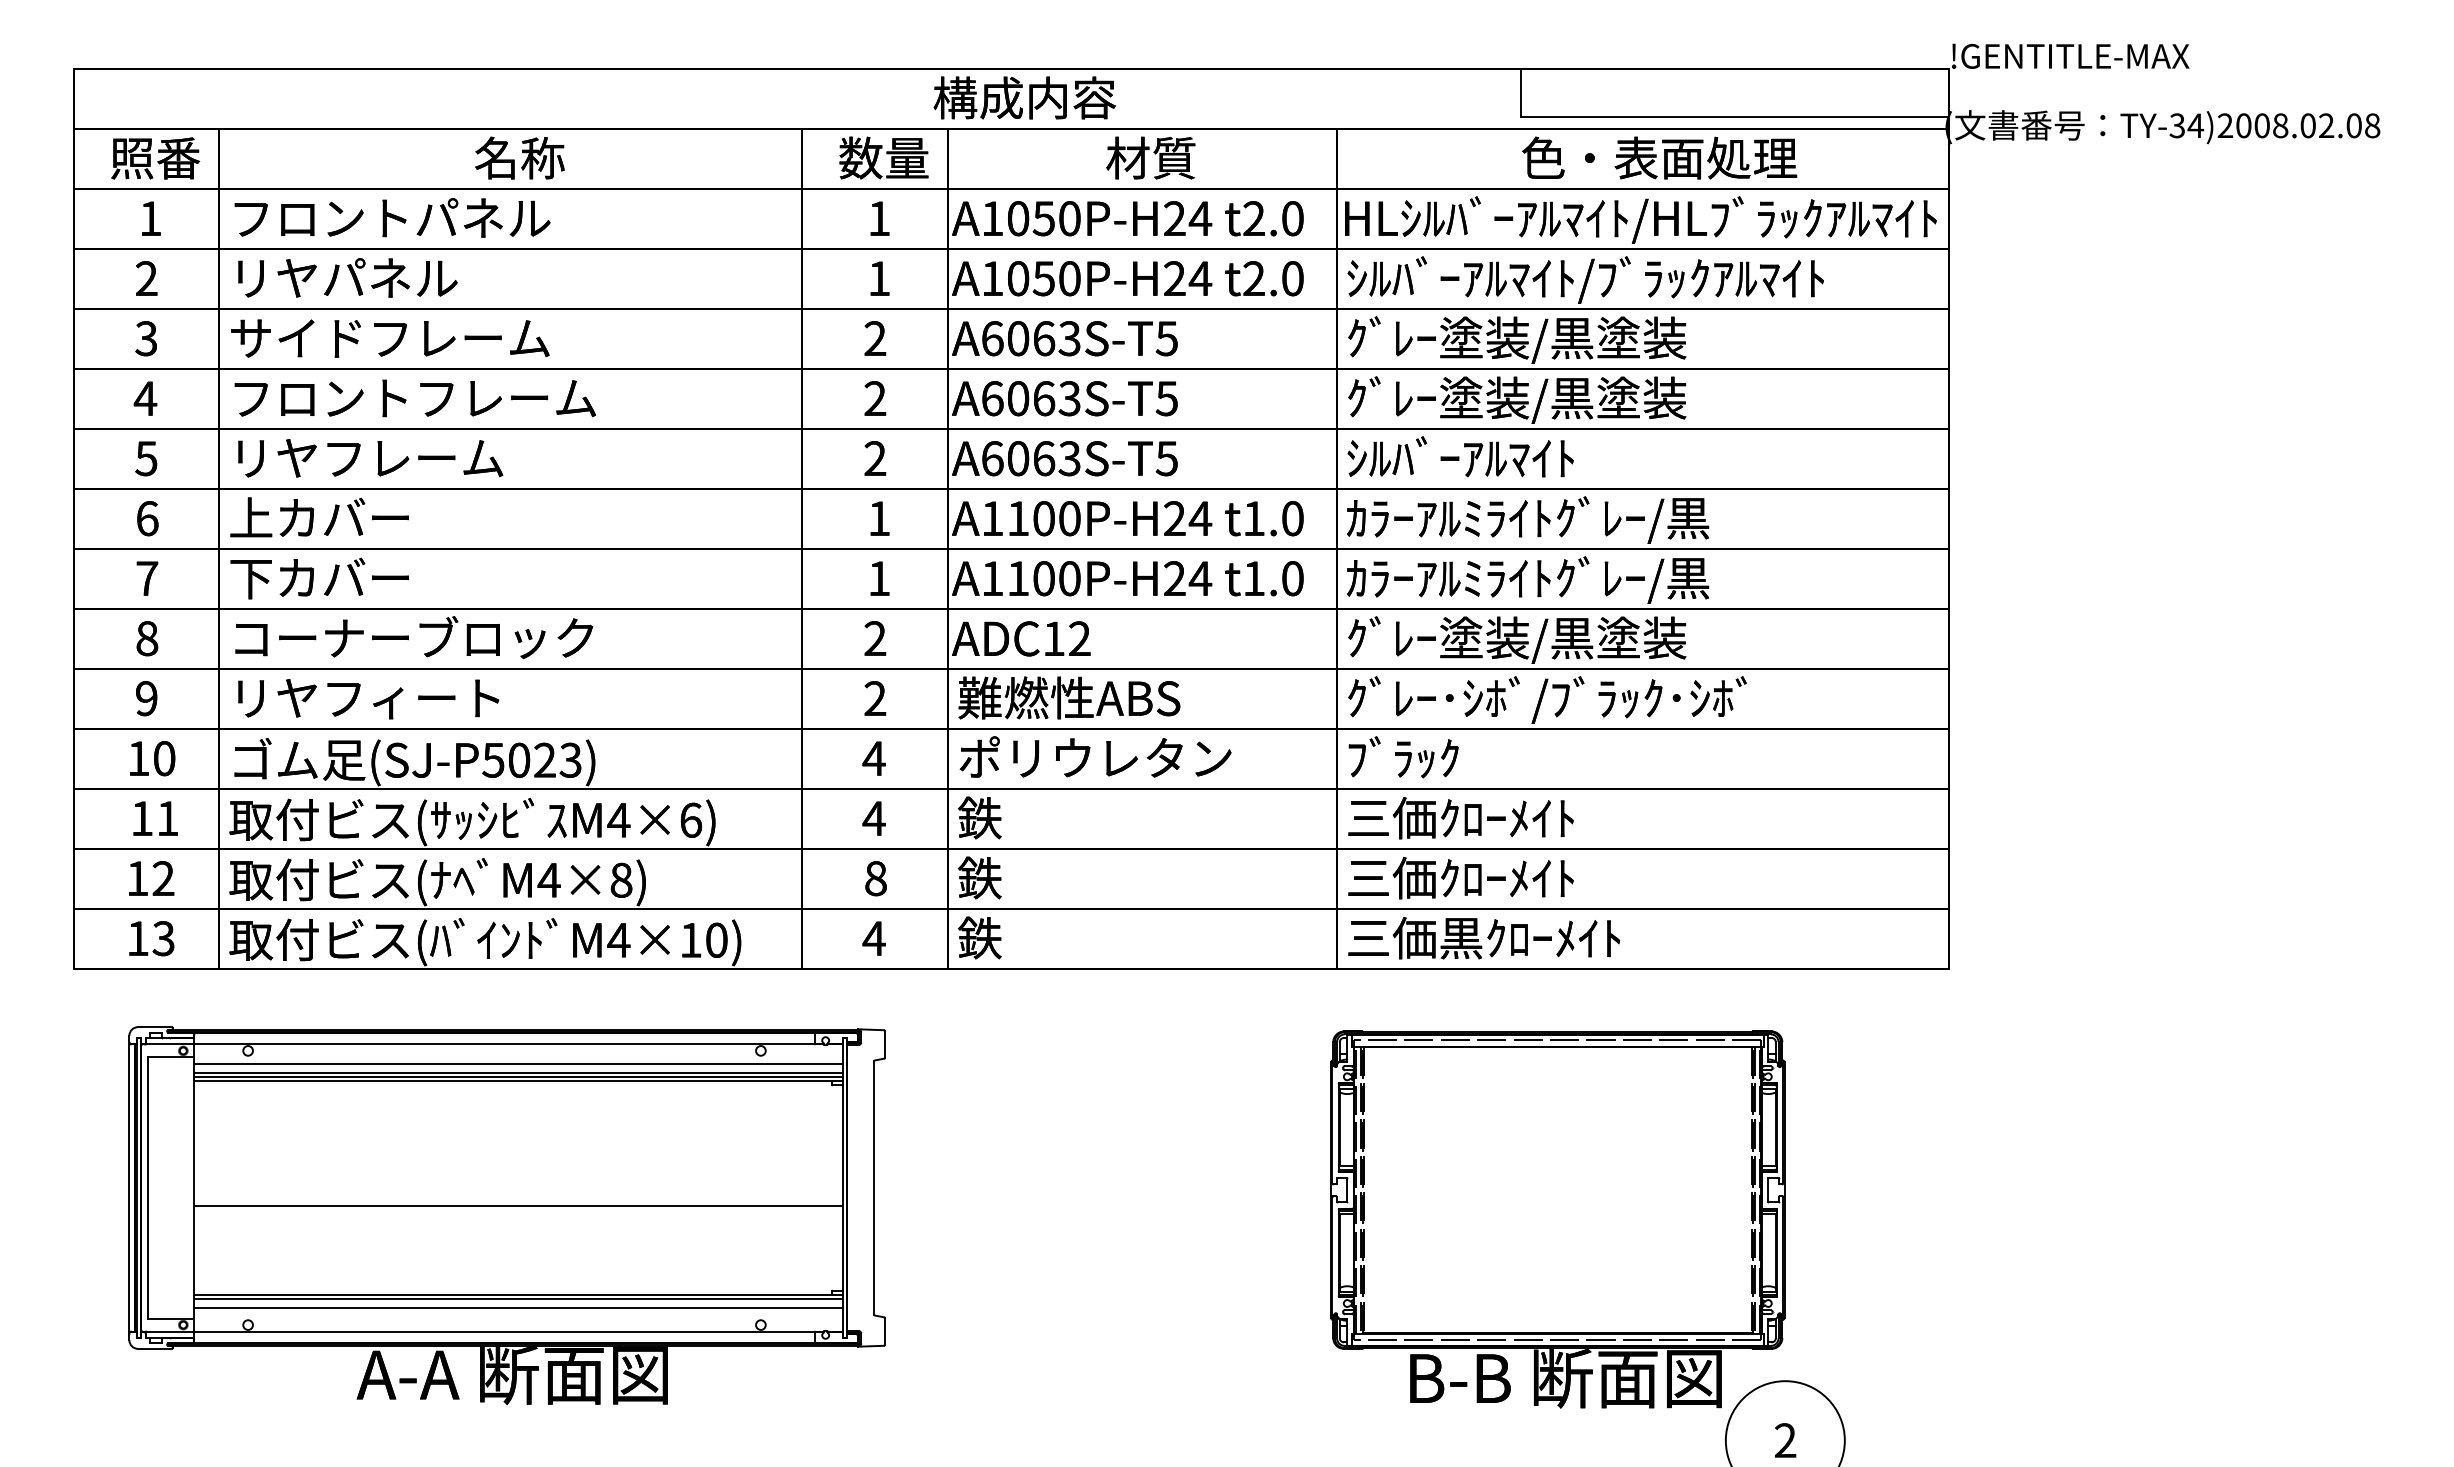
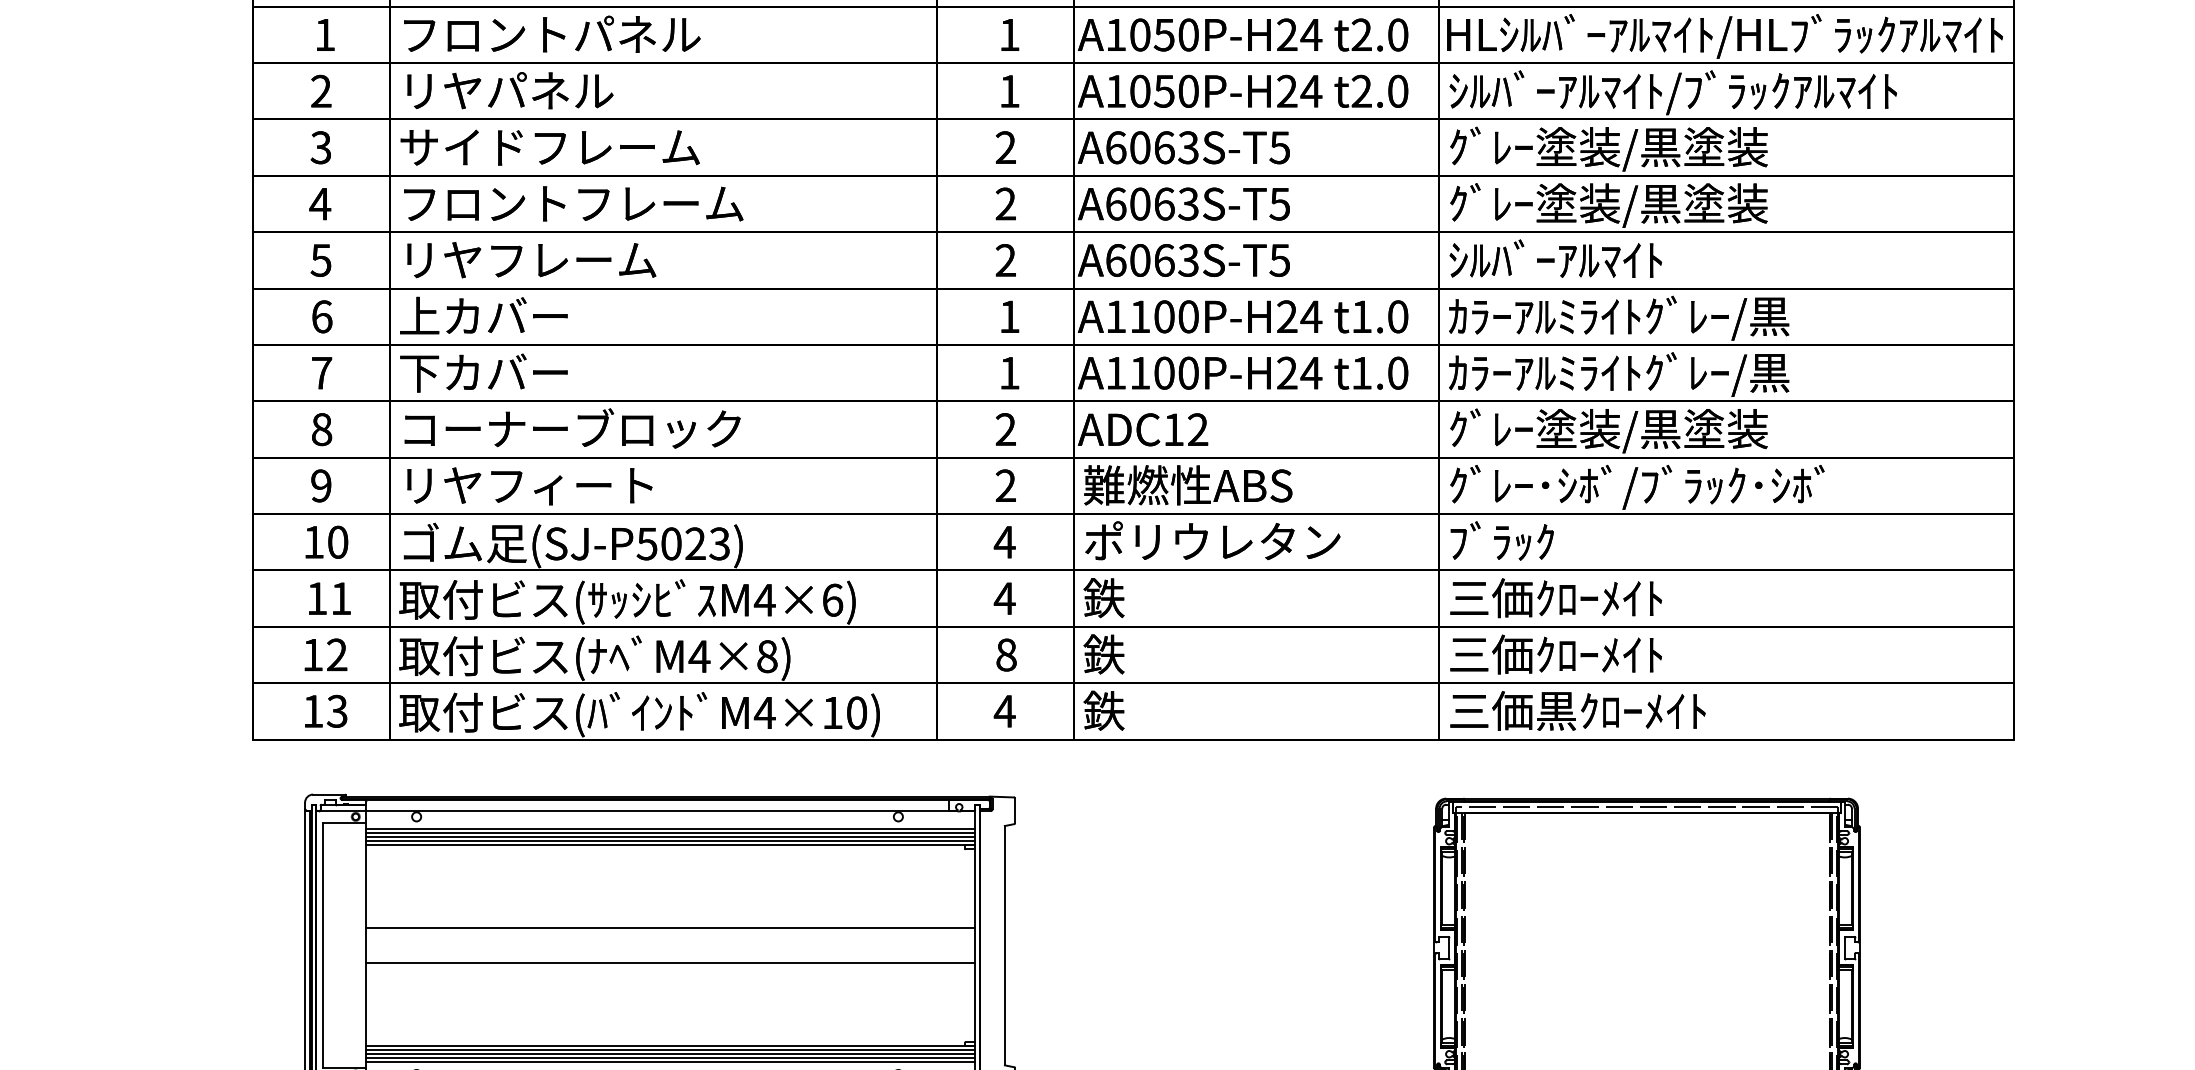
line: (518, 1068) -> (670, 833), added
line: (518, 1169) -> (670, 928), added
line: (518, 1303) -> (670, 1054), added
line: (518, 1312) -> (670, 1062), added

